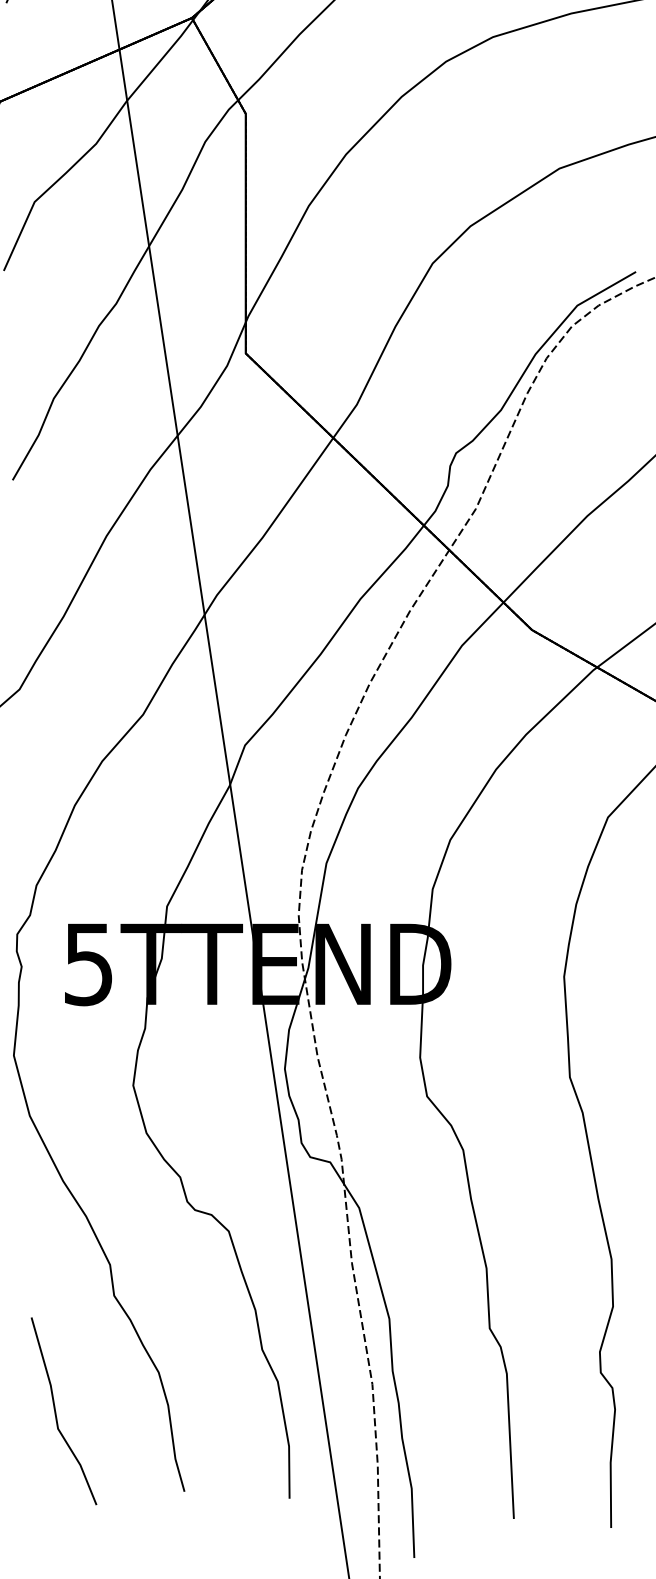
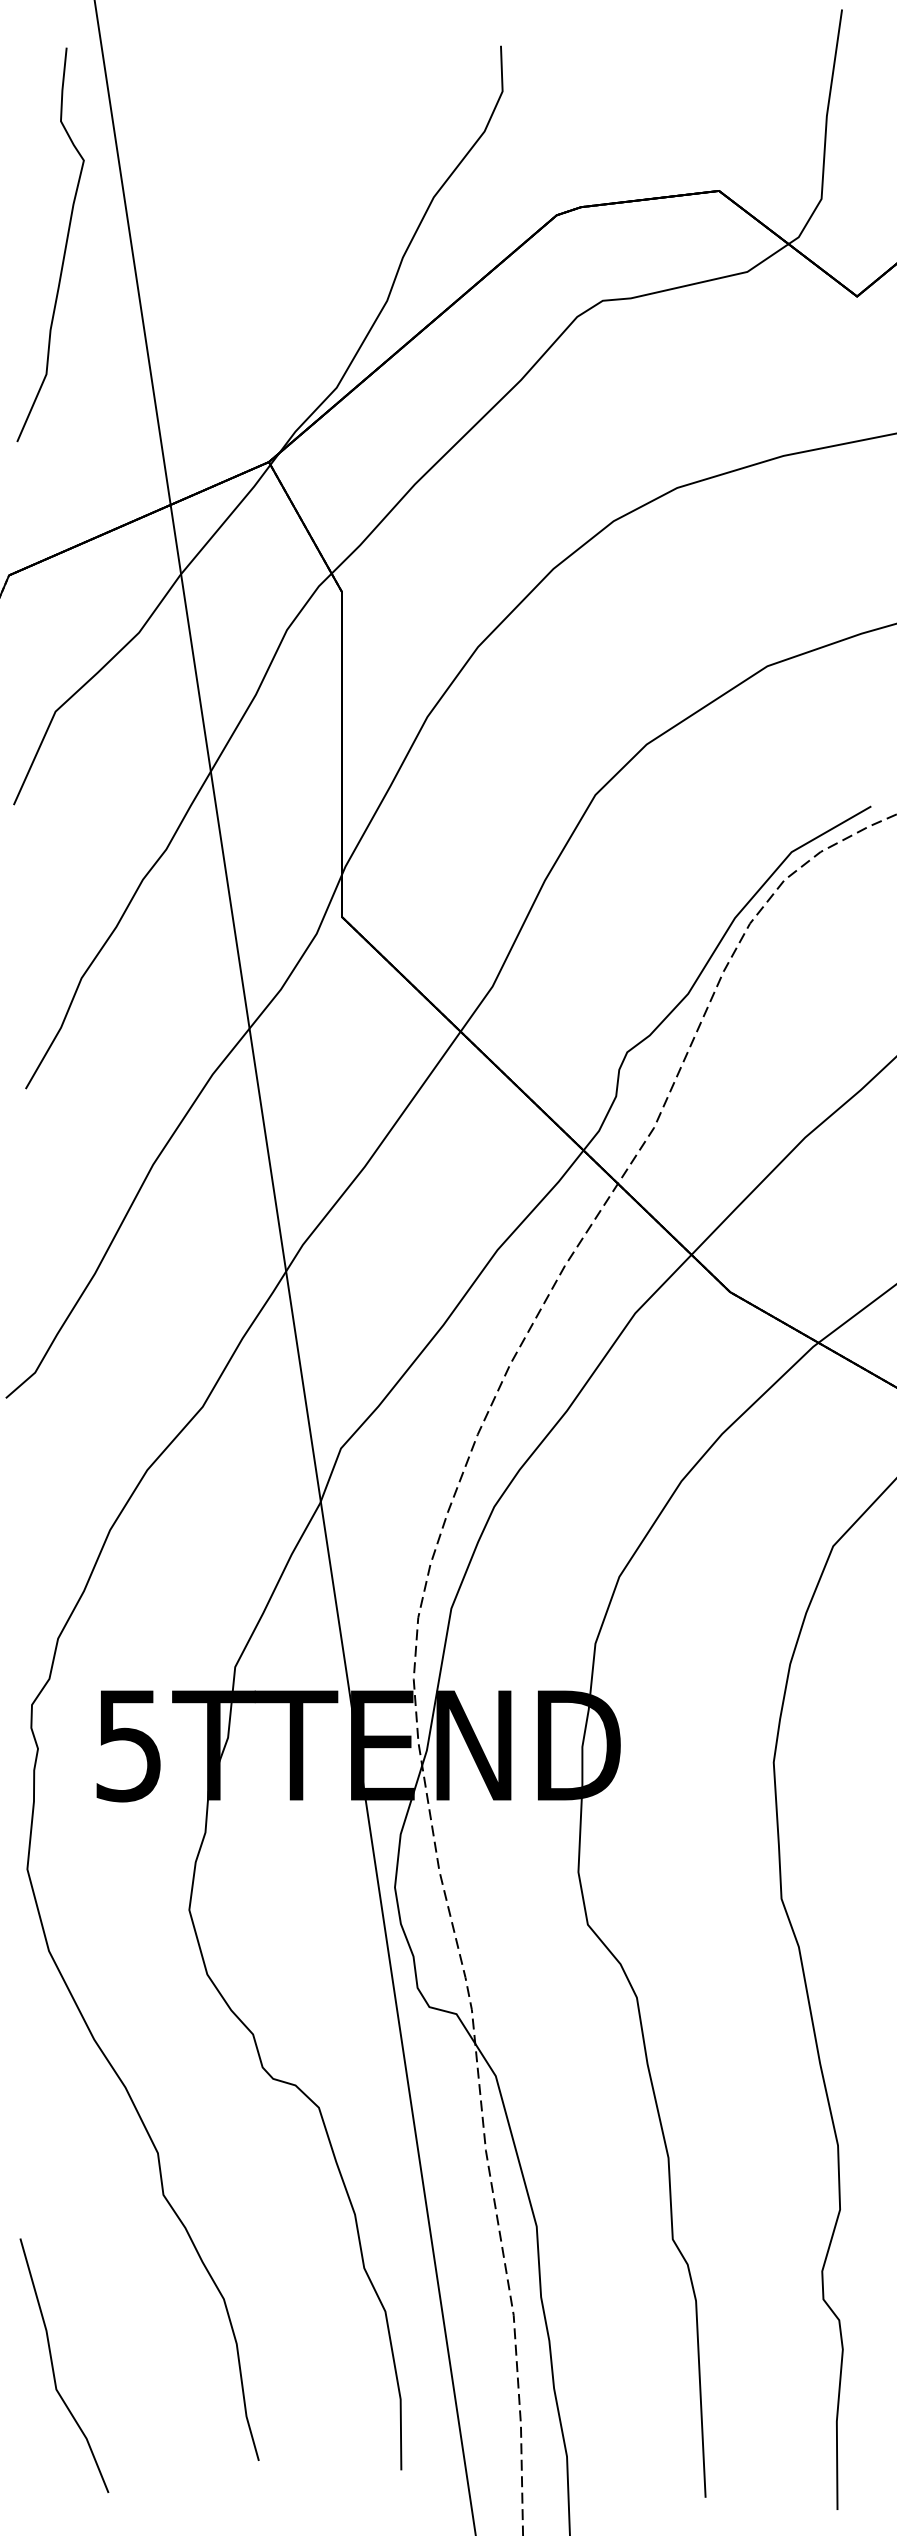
line: (55, 1411) -> (53, 2365), moved

